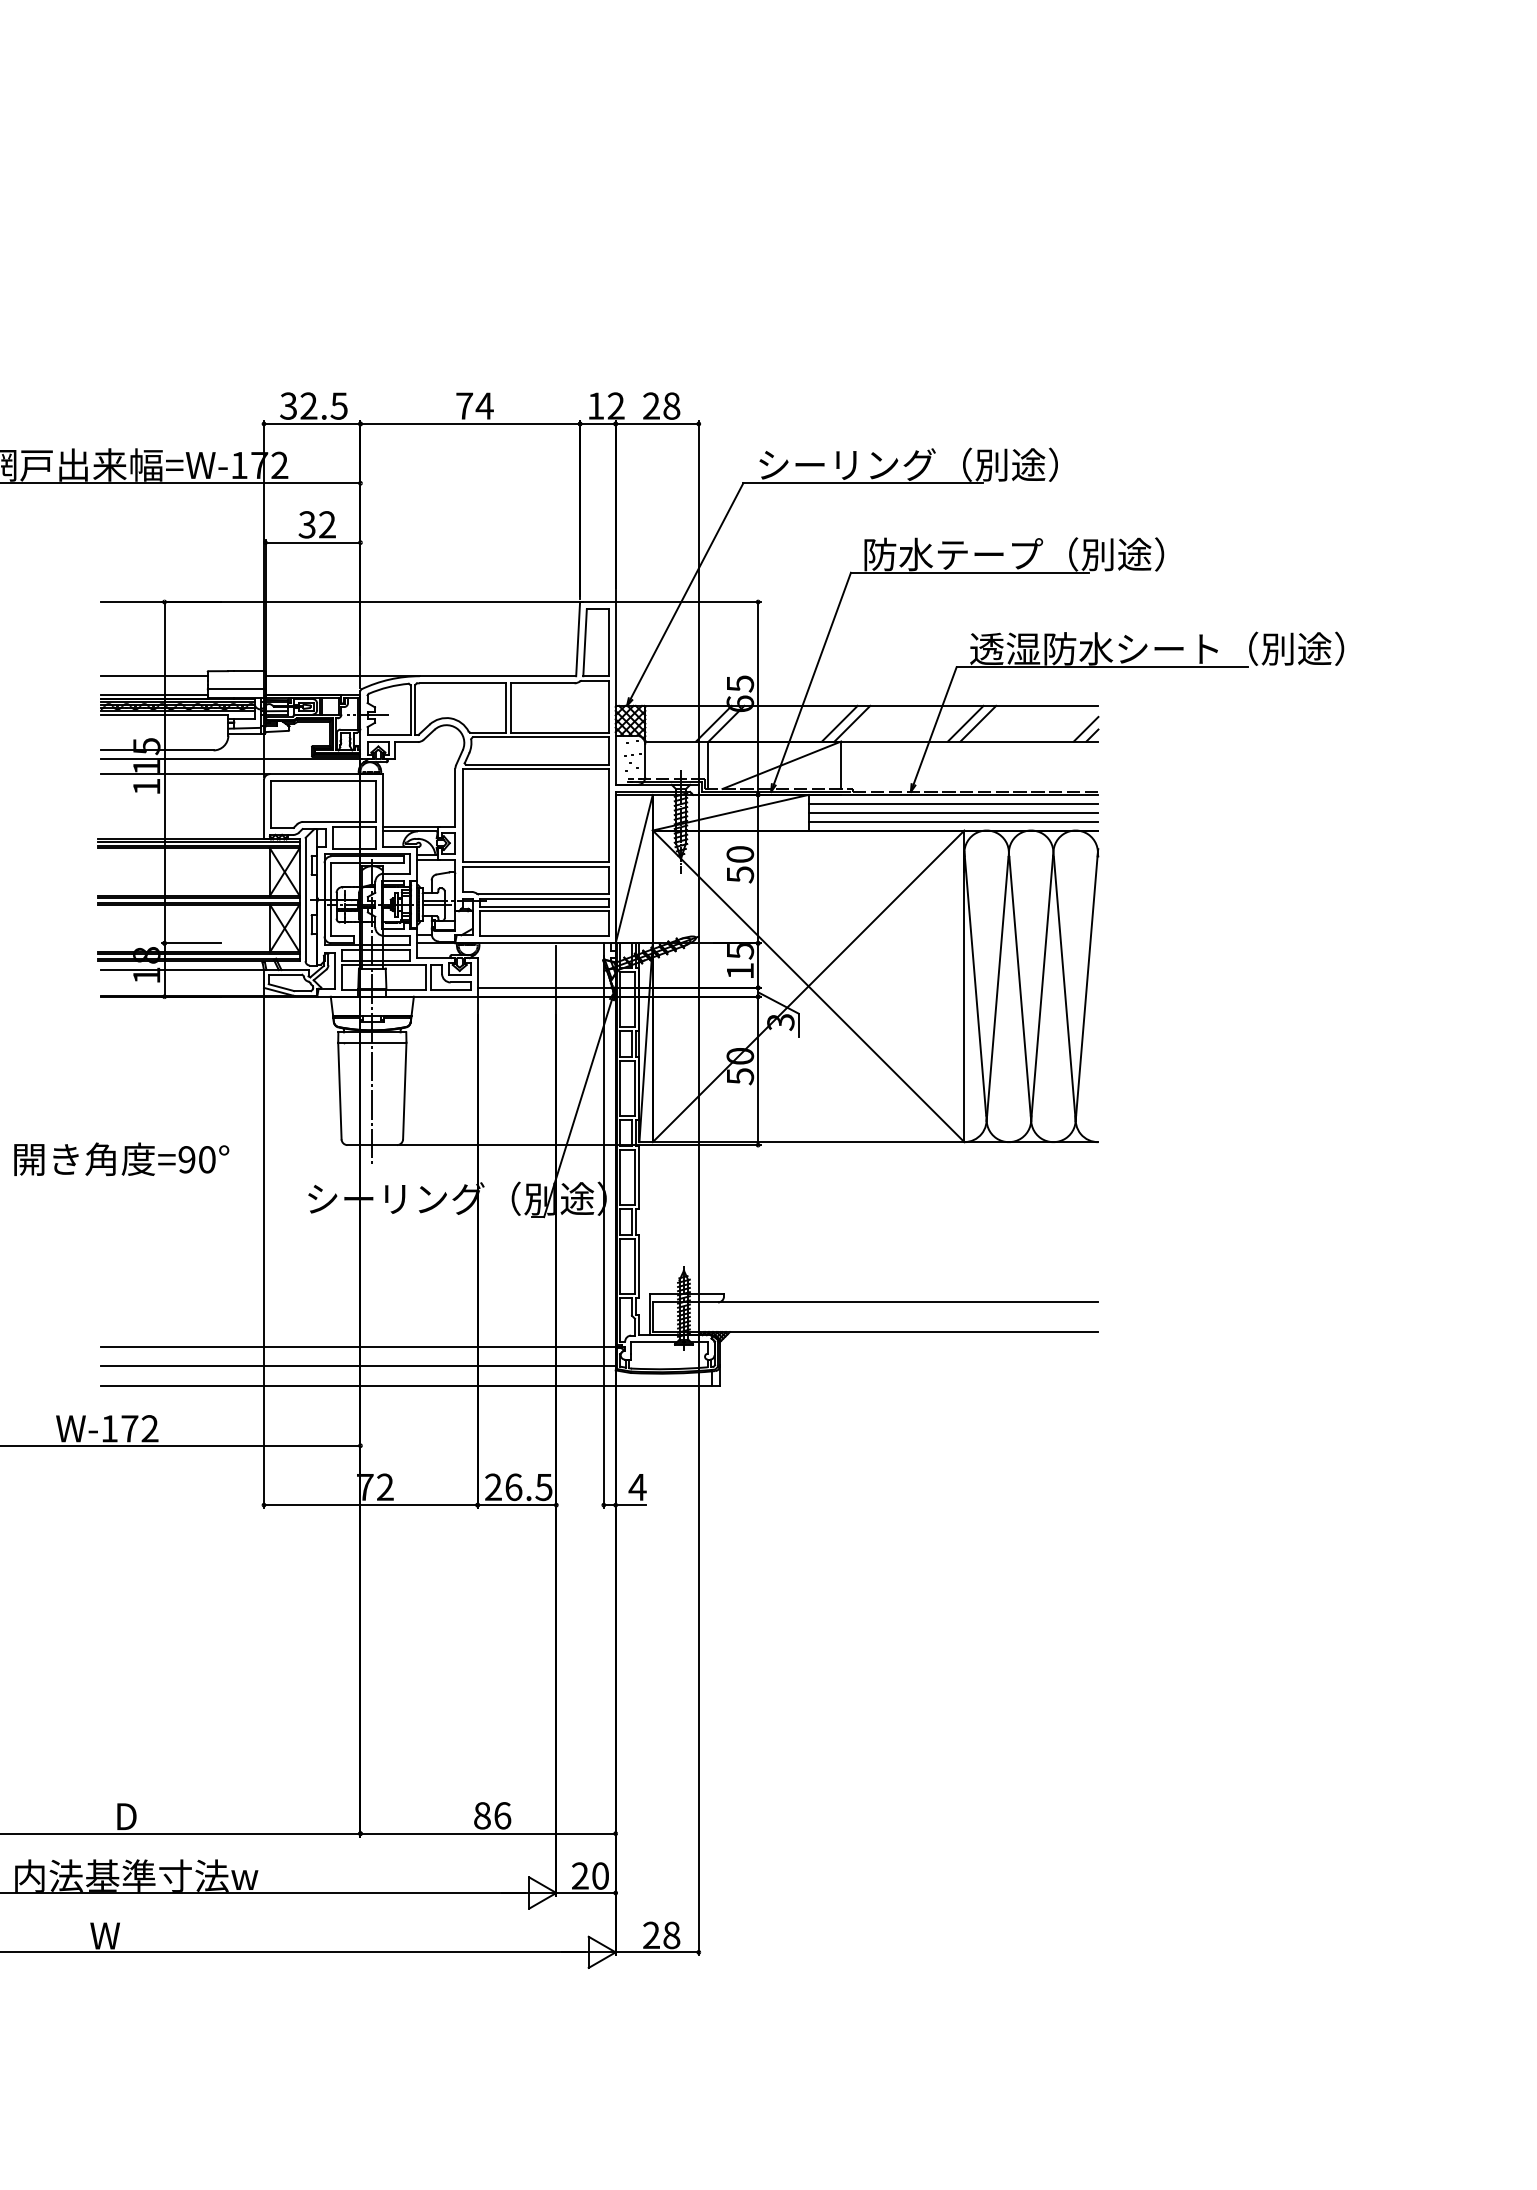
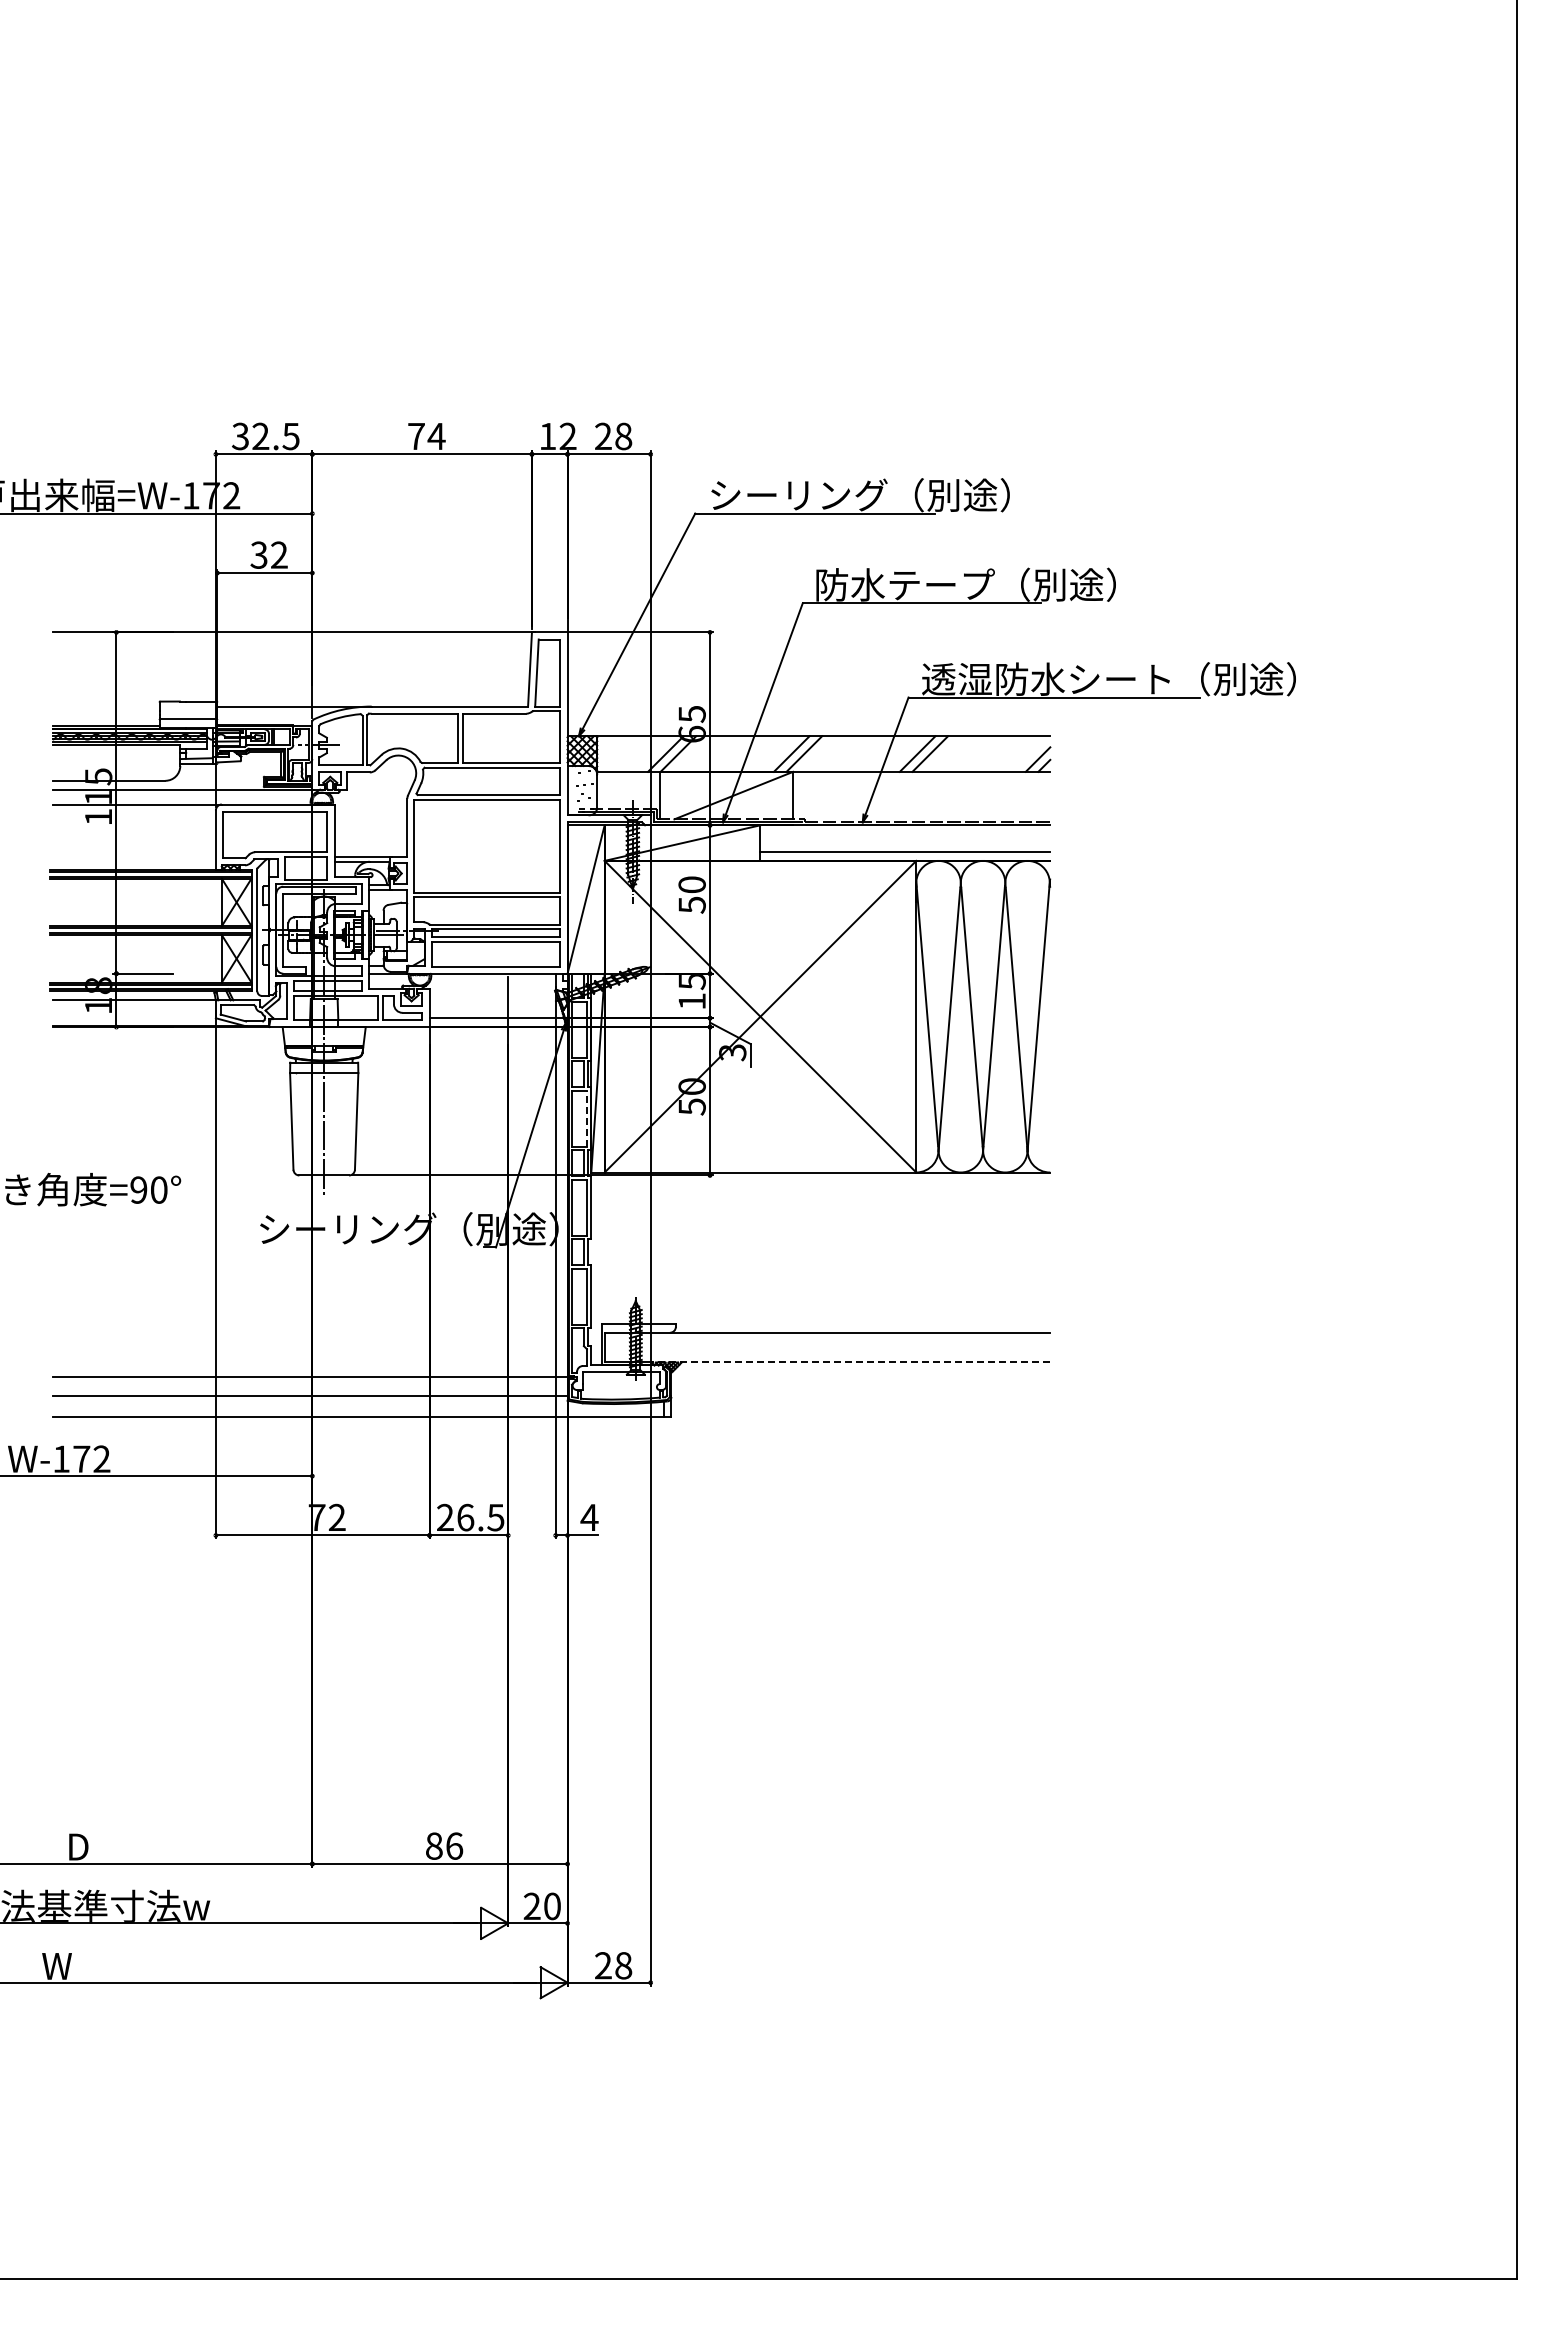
line: (153, 676) -> (105, 706), removed
line: (953, 804) -> (905, 834), removed
line: (953, 813) -> (905, 843), removed
line: (634, 1088) -> (586, 1118), solid -> dashed
line: (898, 1332) -> (850, 1362), solid -> dashed

